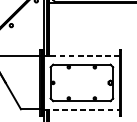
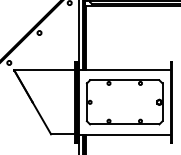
line: (81, 56) -> (124, 70), dashed -> solid
line: (81, 109) -> (124, 134), dashed -> solid

